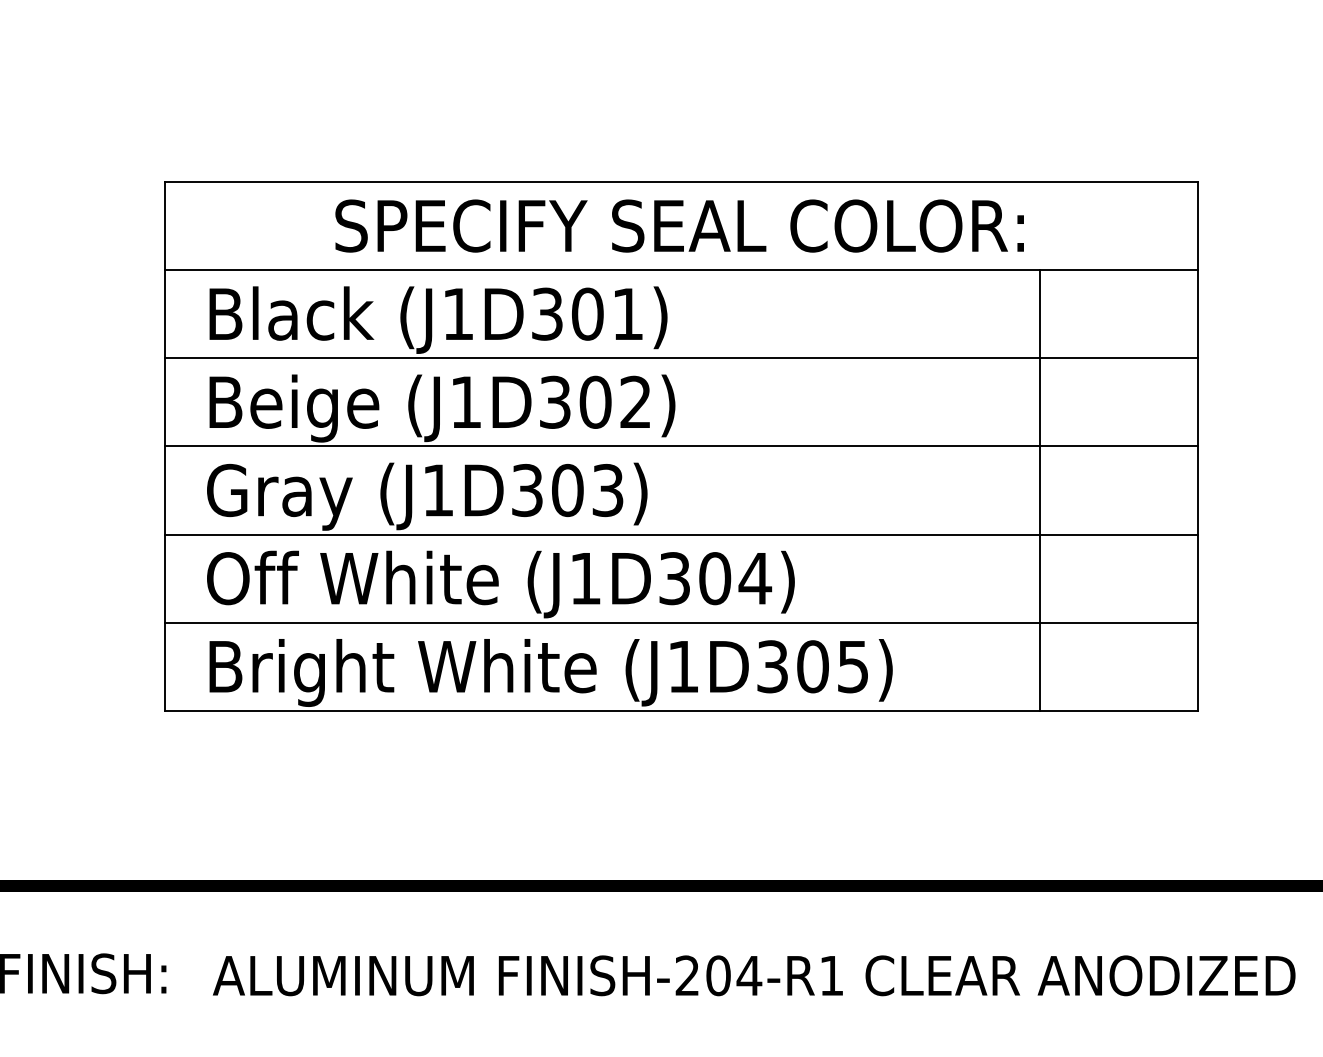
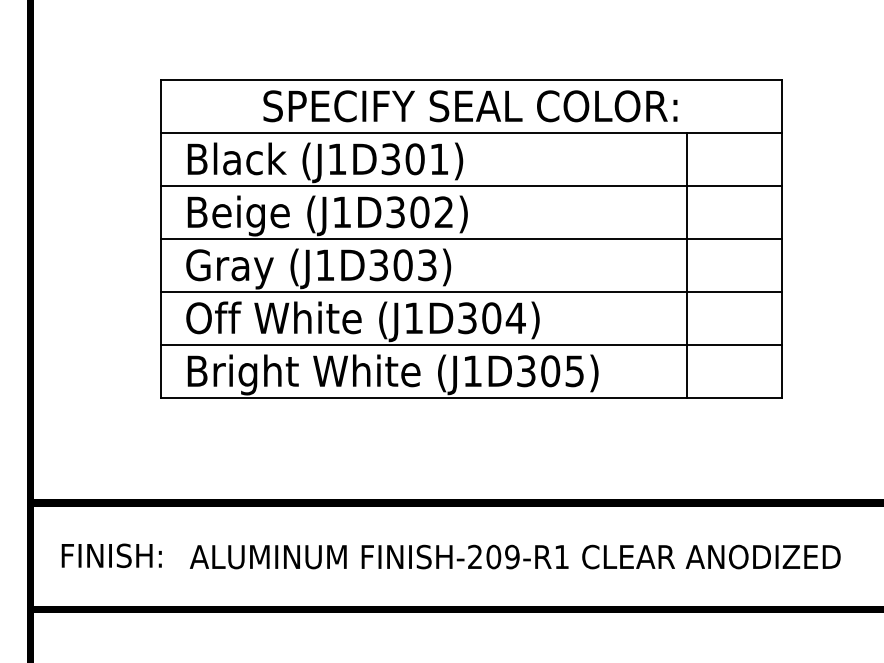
text: (749, 974) -> (512, 556), FINISH-204-R1 -> FINISH-209-R1

